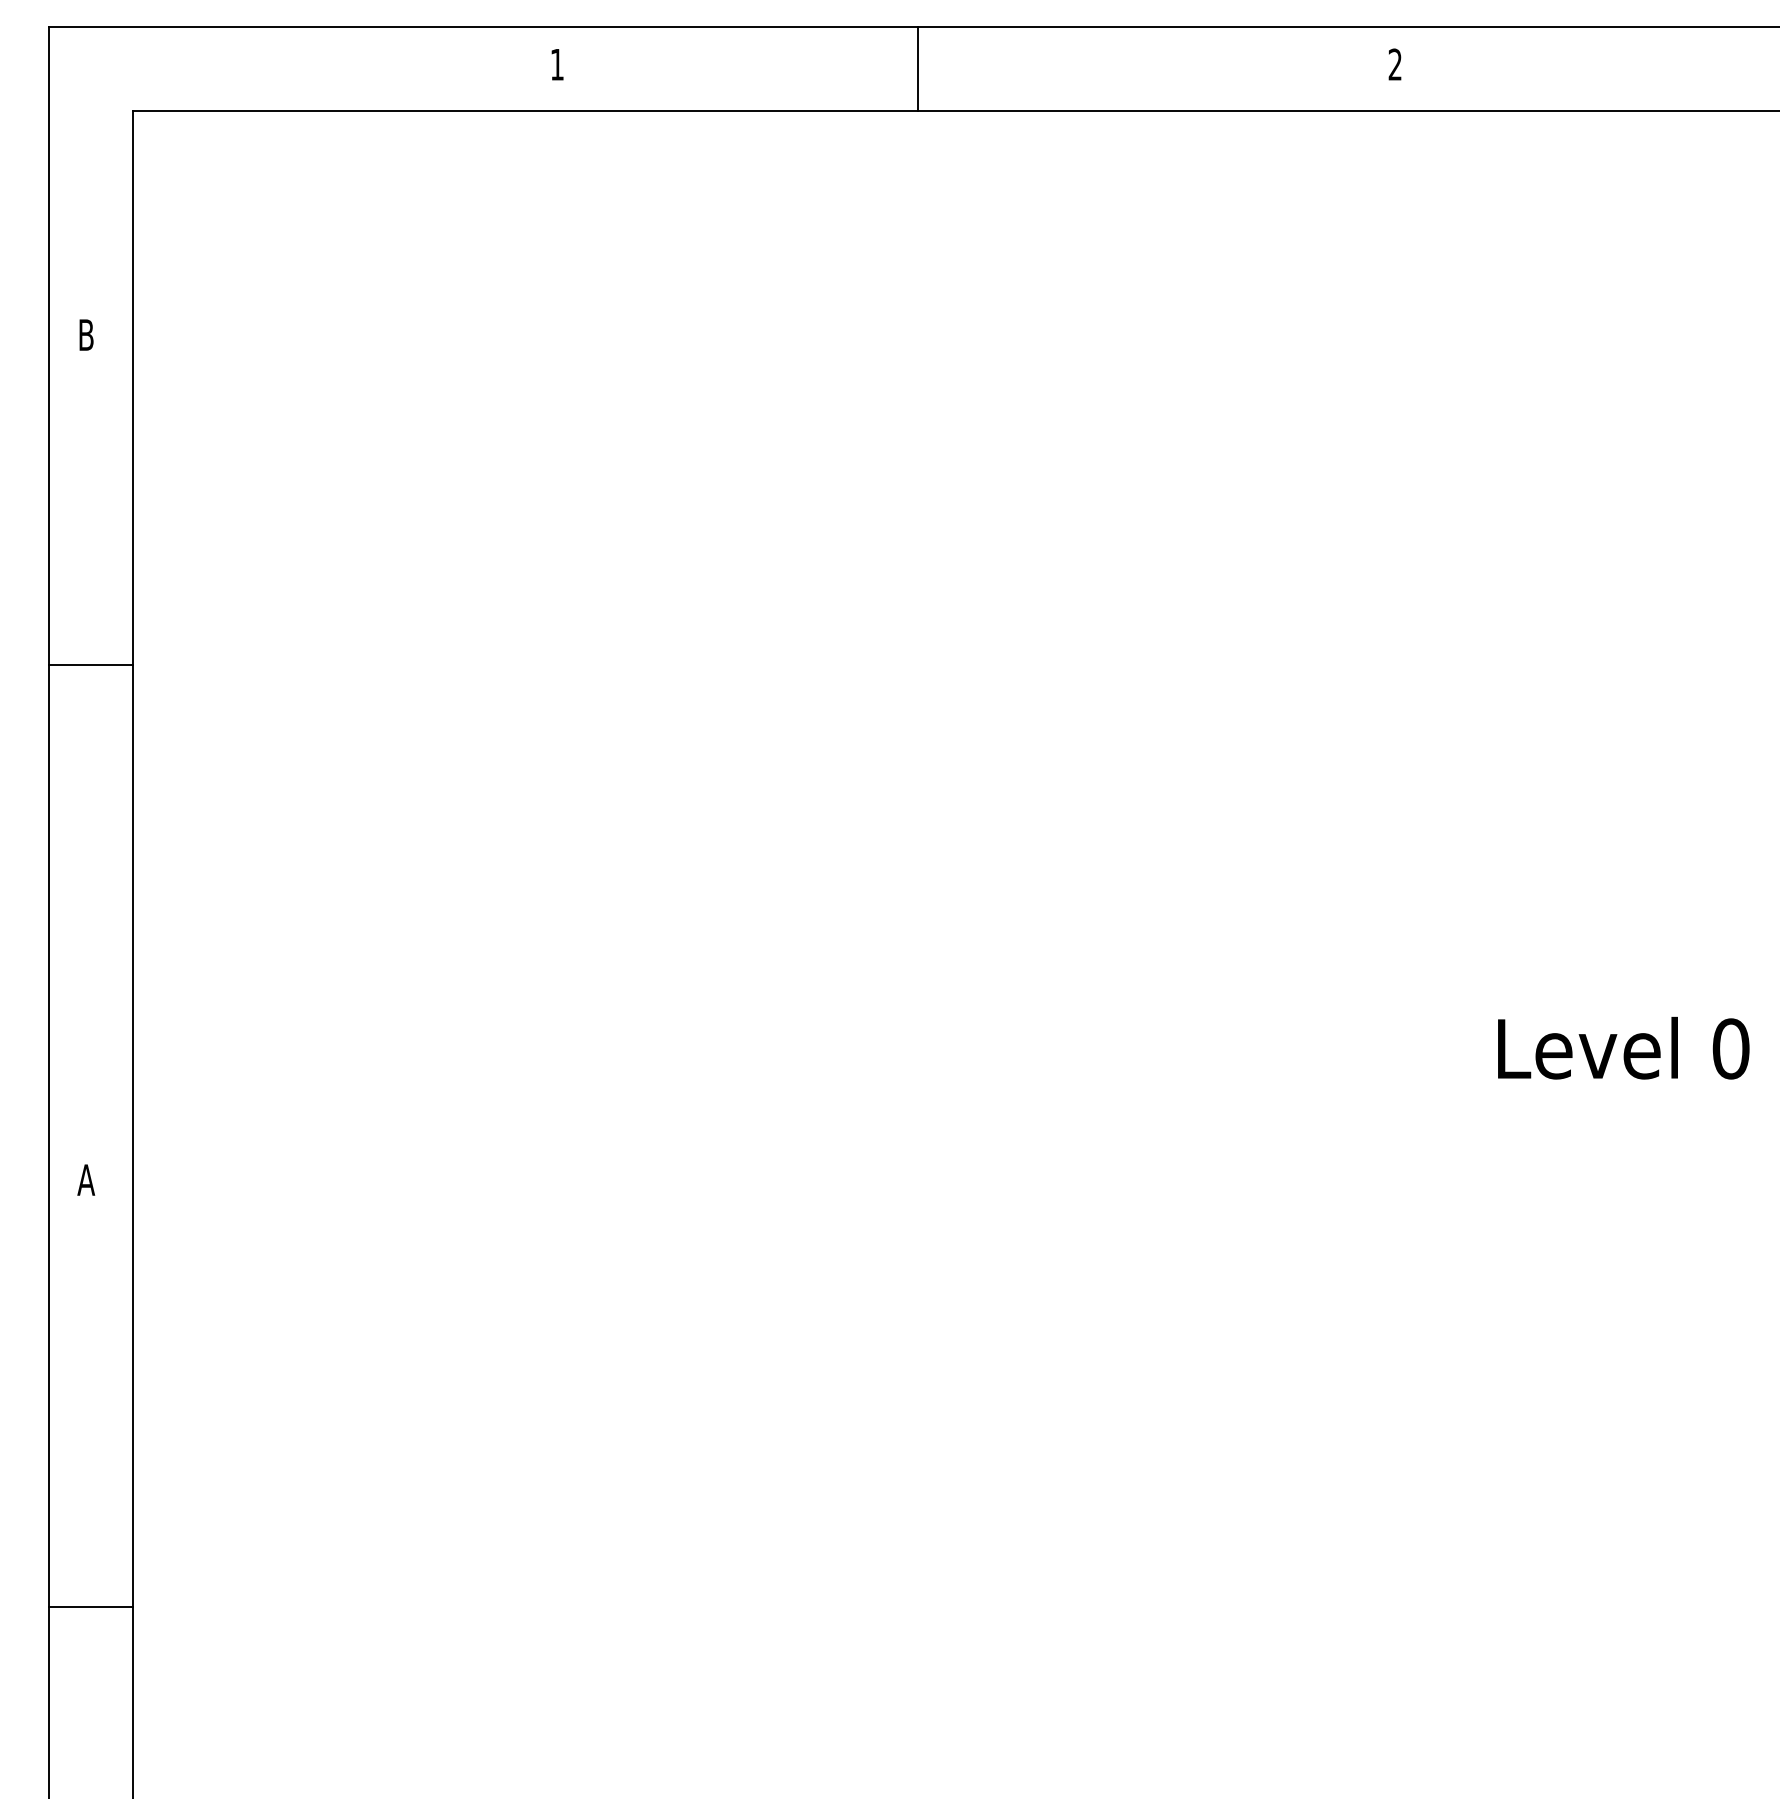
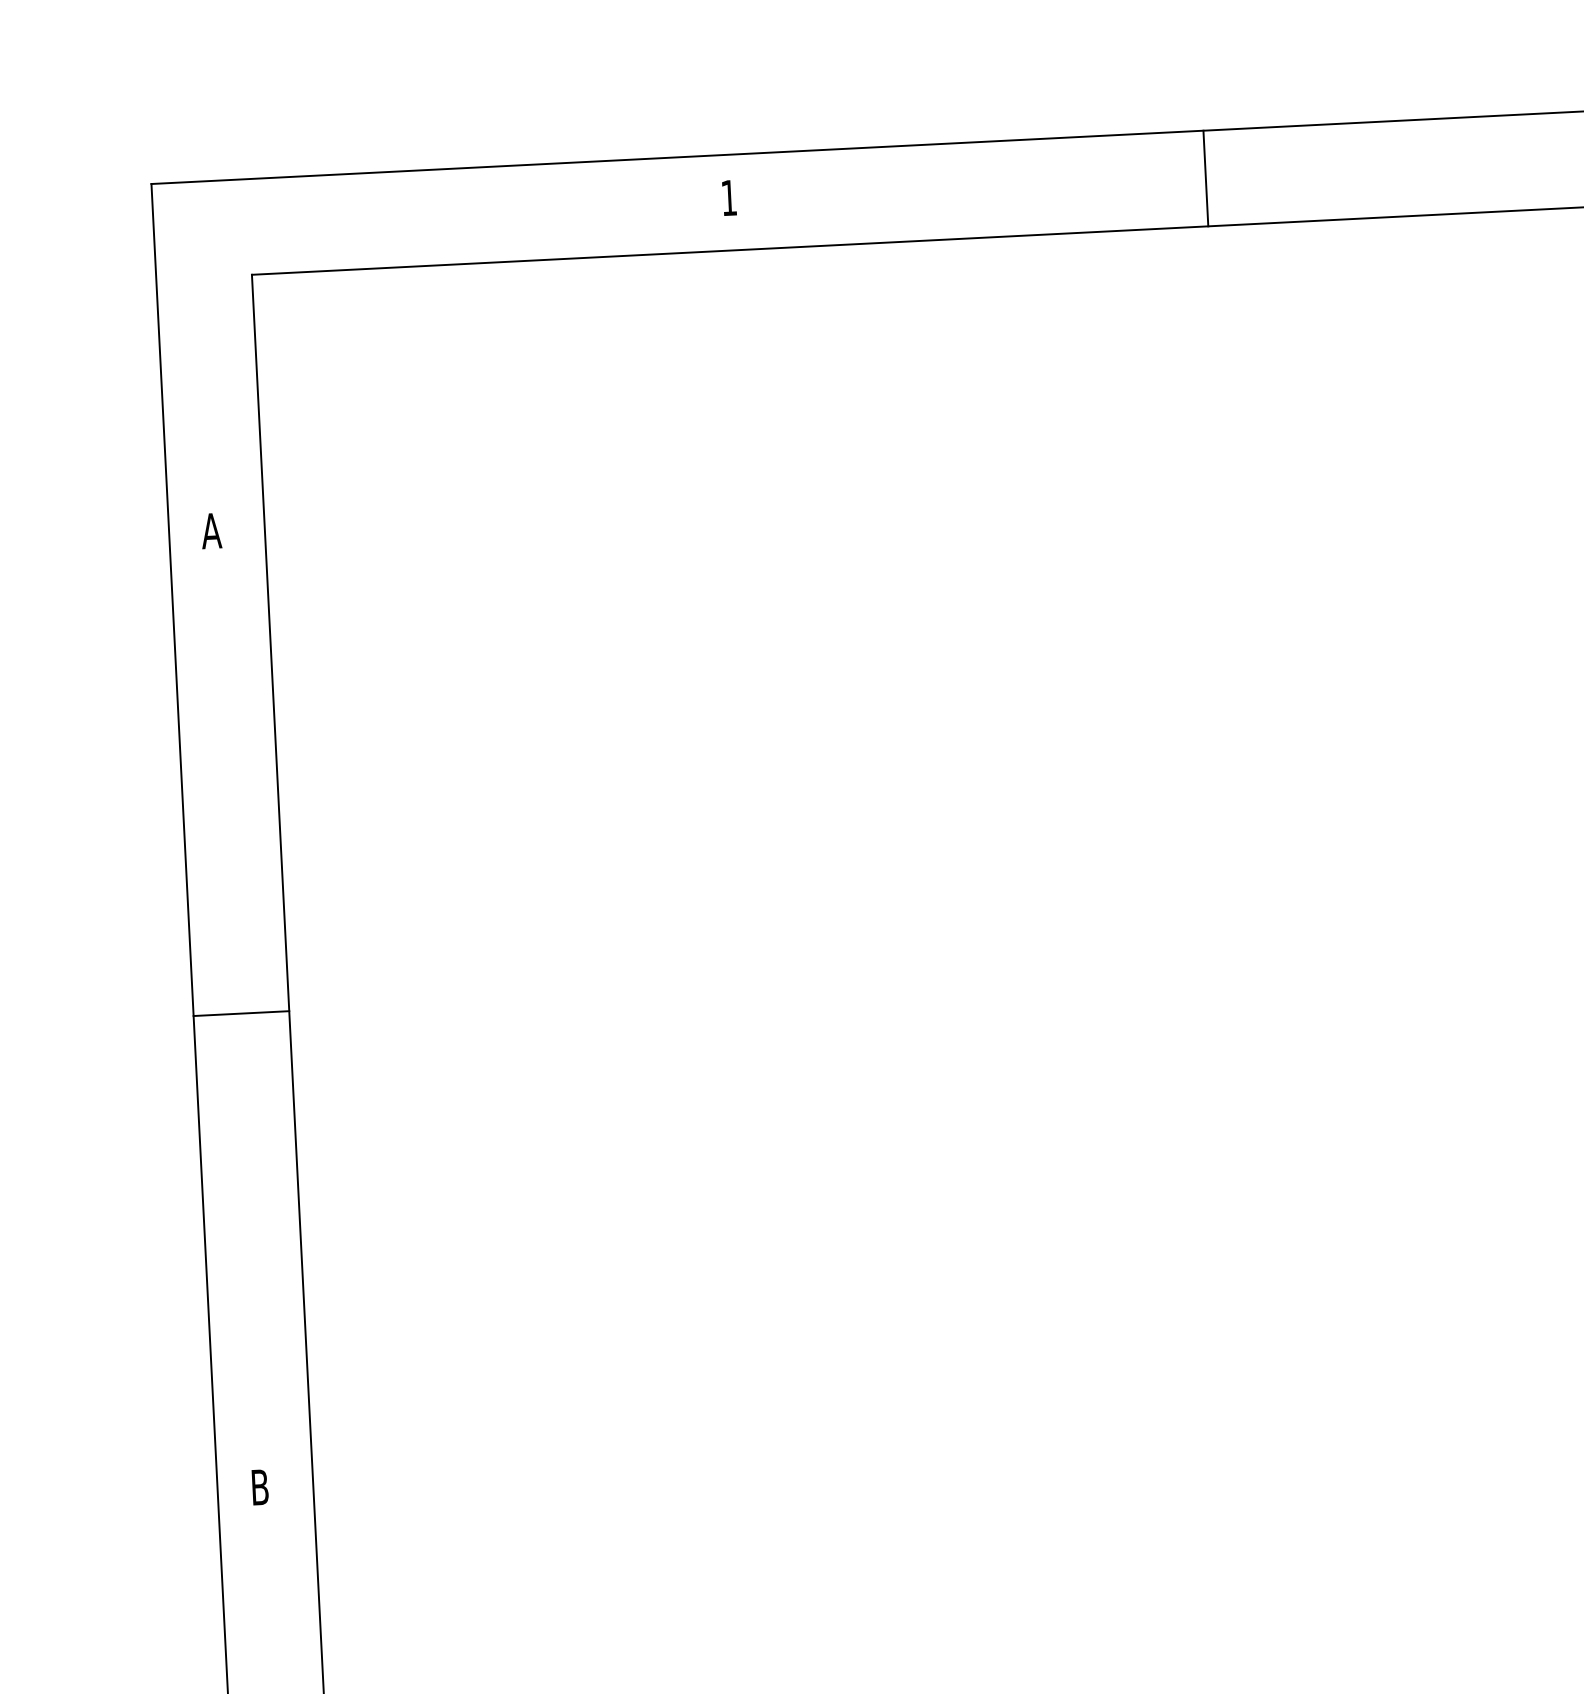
line: (918, 68) -> (1206, 178), moved
text: (86, 334) -> (211, 530), B -> A
line: (90, 664) -> (240, 1013), moved
text: (86, 1179) -> (260, 1486), A -> B

